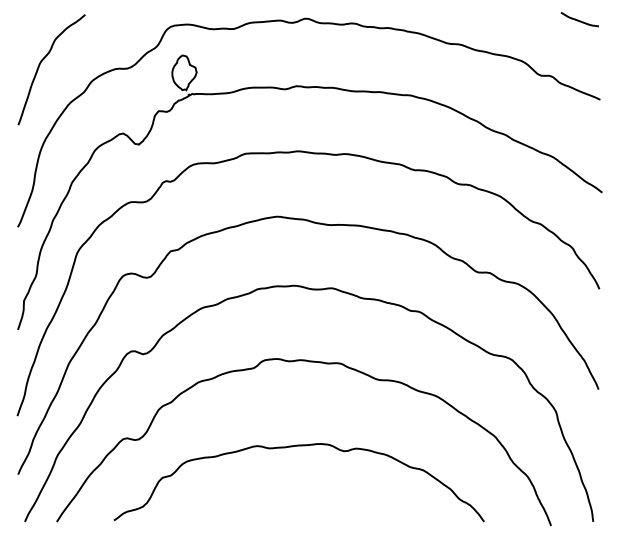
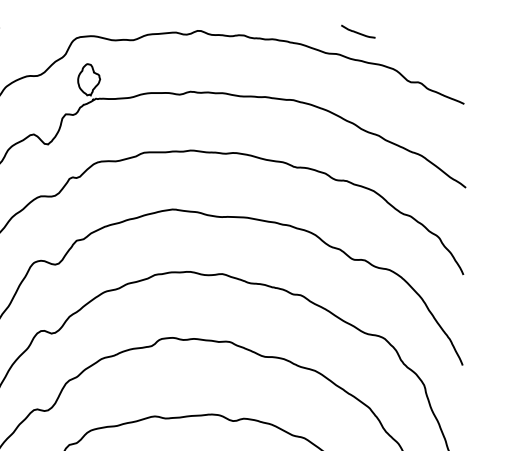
curve: (578, 19) -> (357, 31), moved

